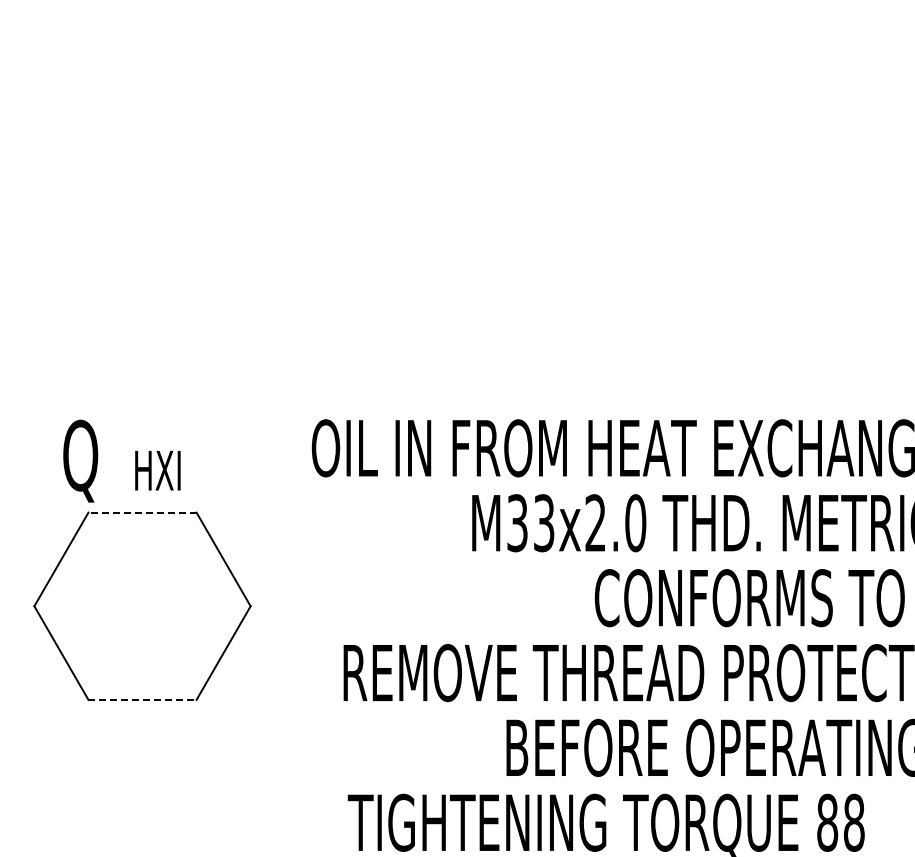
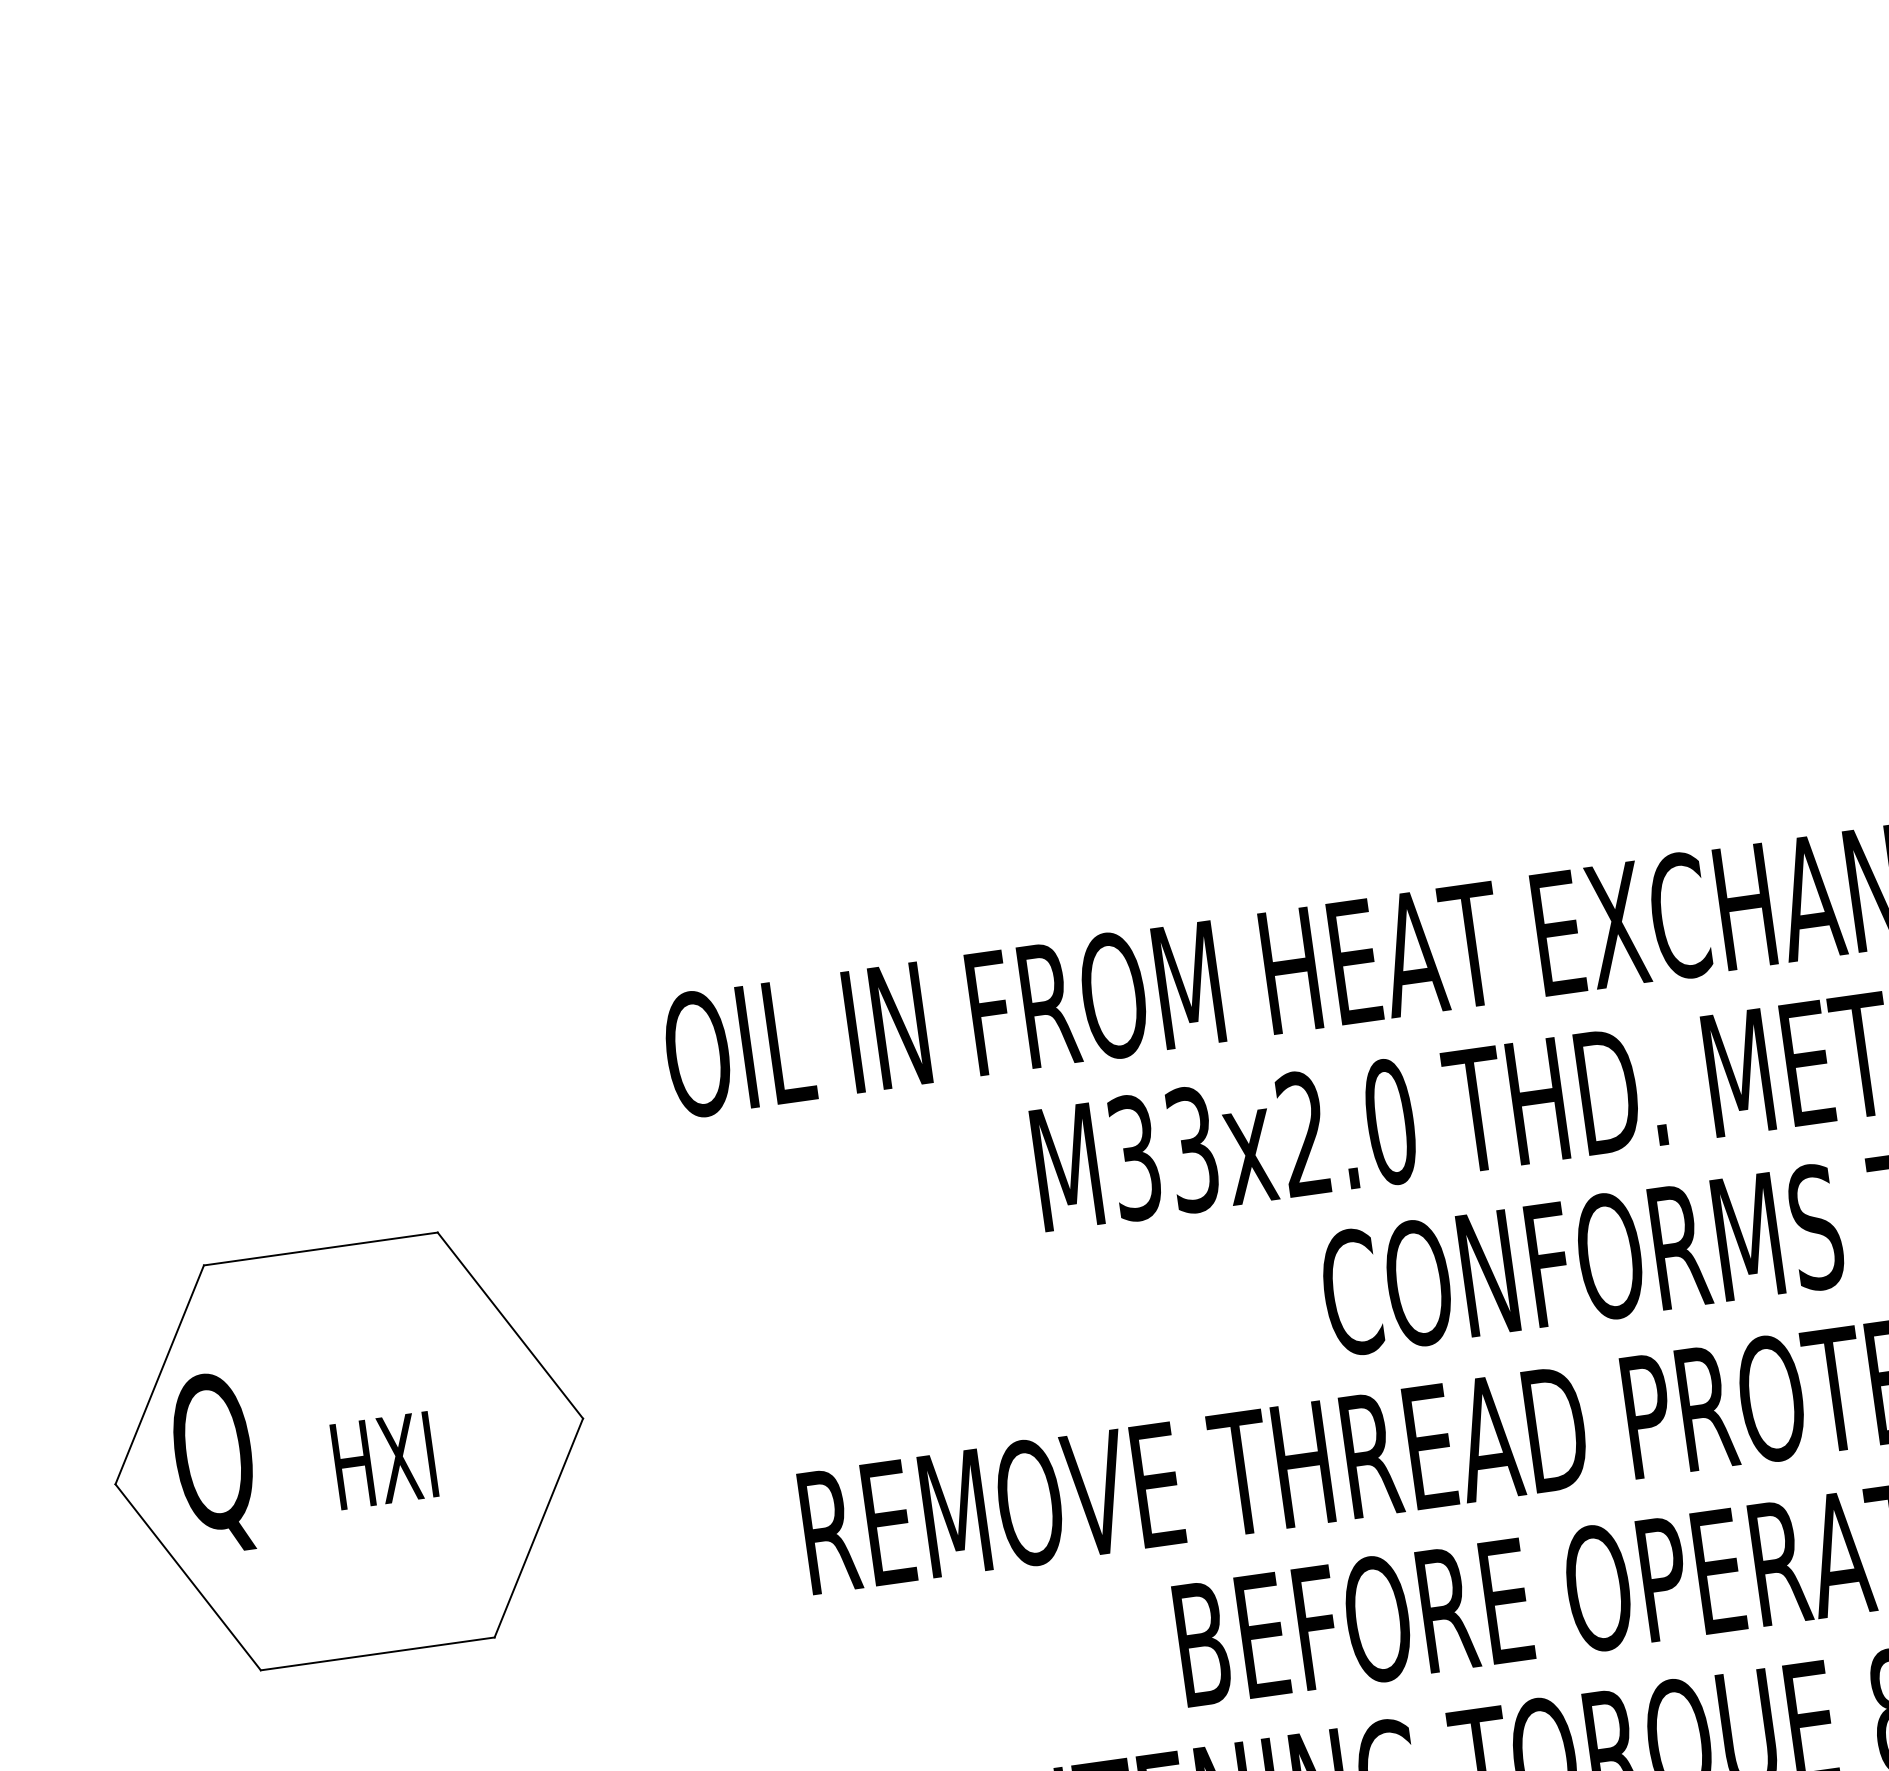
text: (121, 460) -> (302, 1449), moved
line: (142, 512) -> (320, 1248), dashed -> solid
line: (143, 699) -> (379, 1652), dashed -> solid

